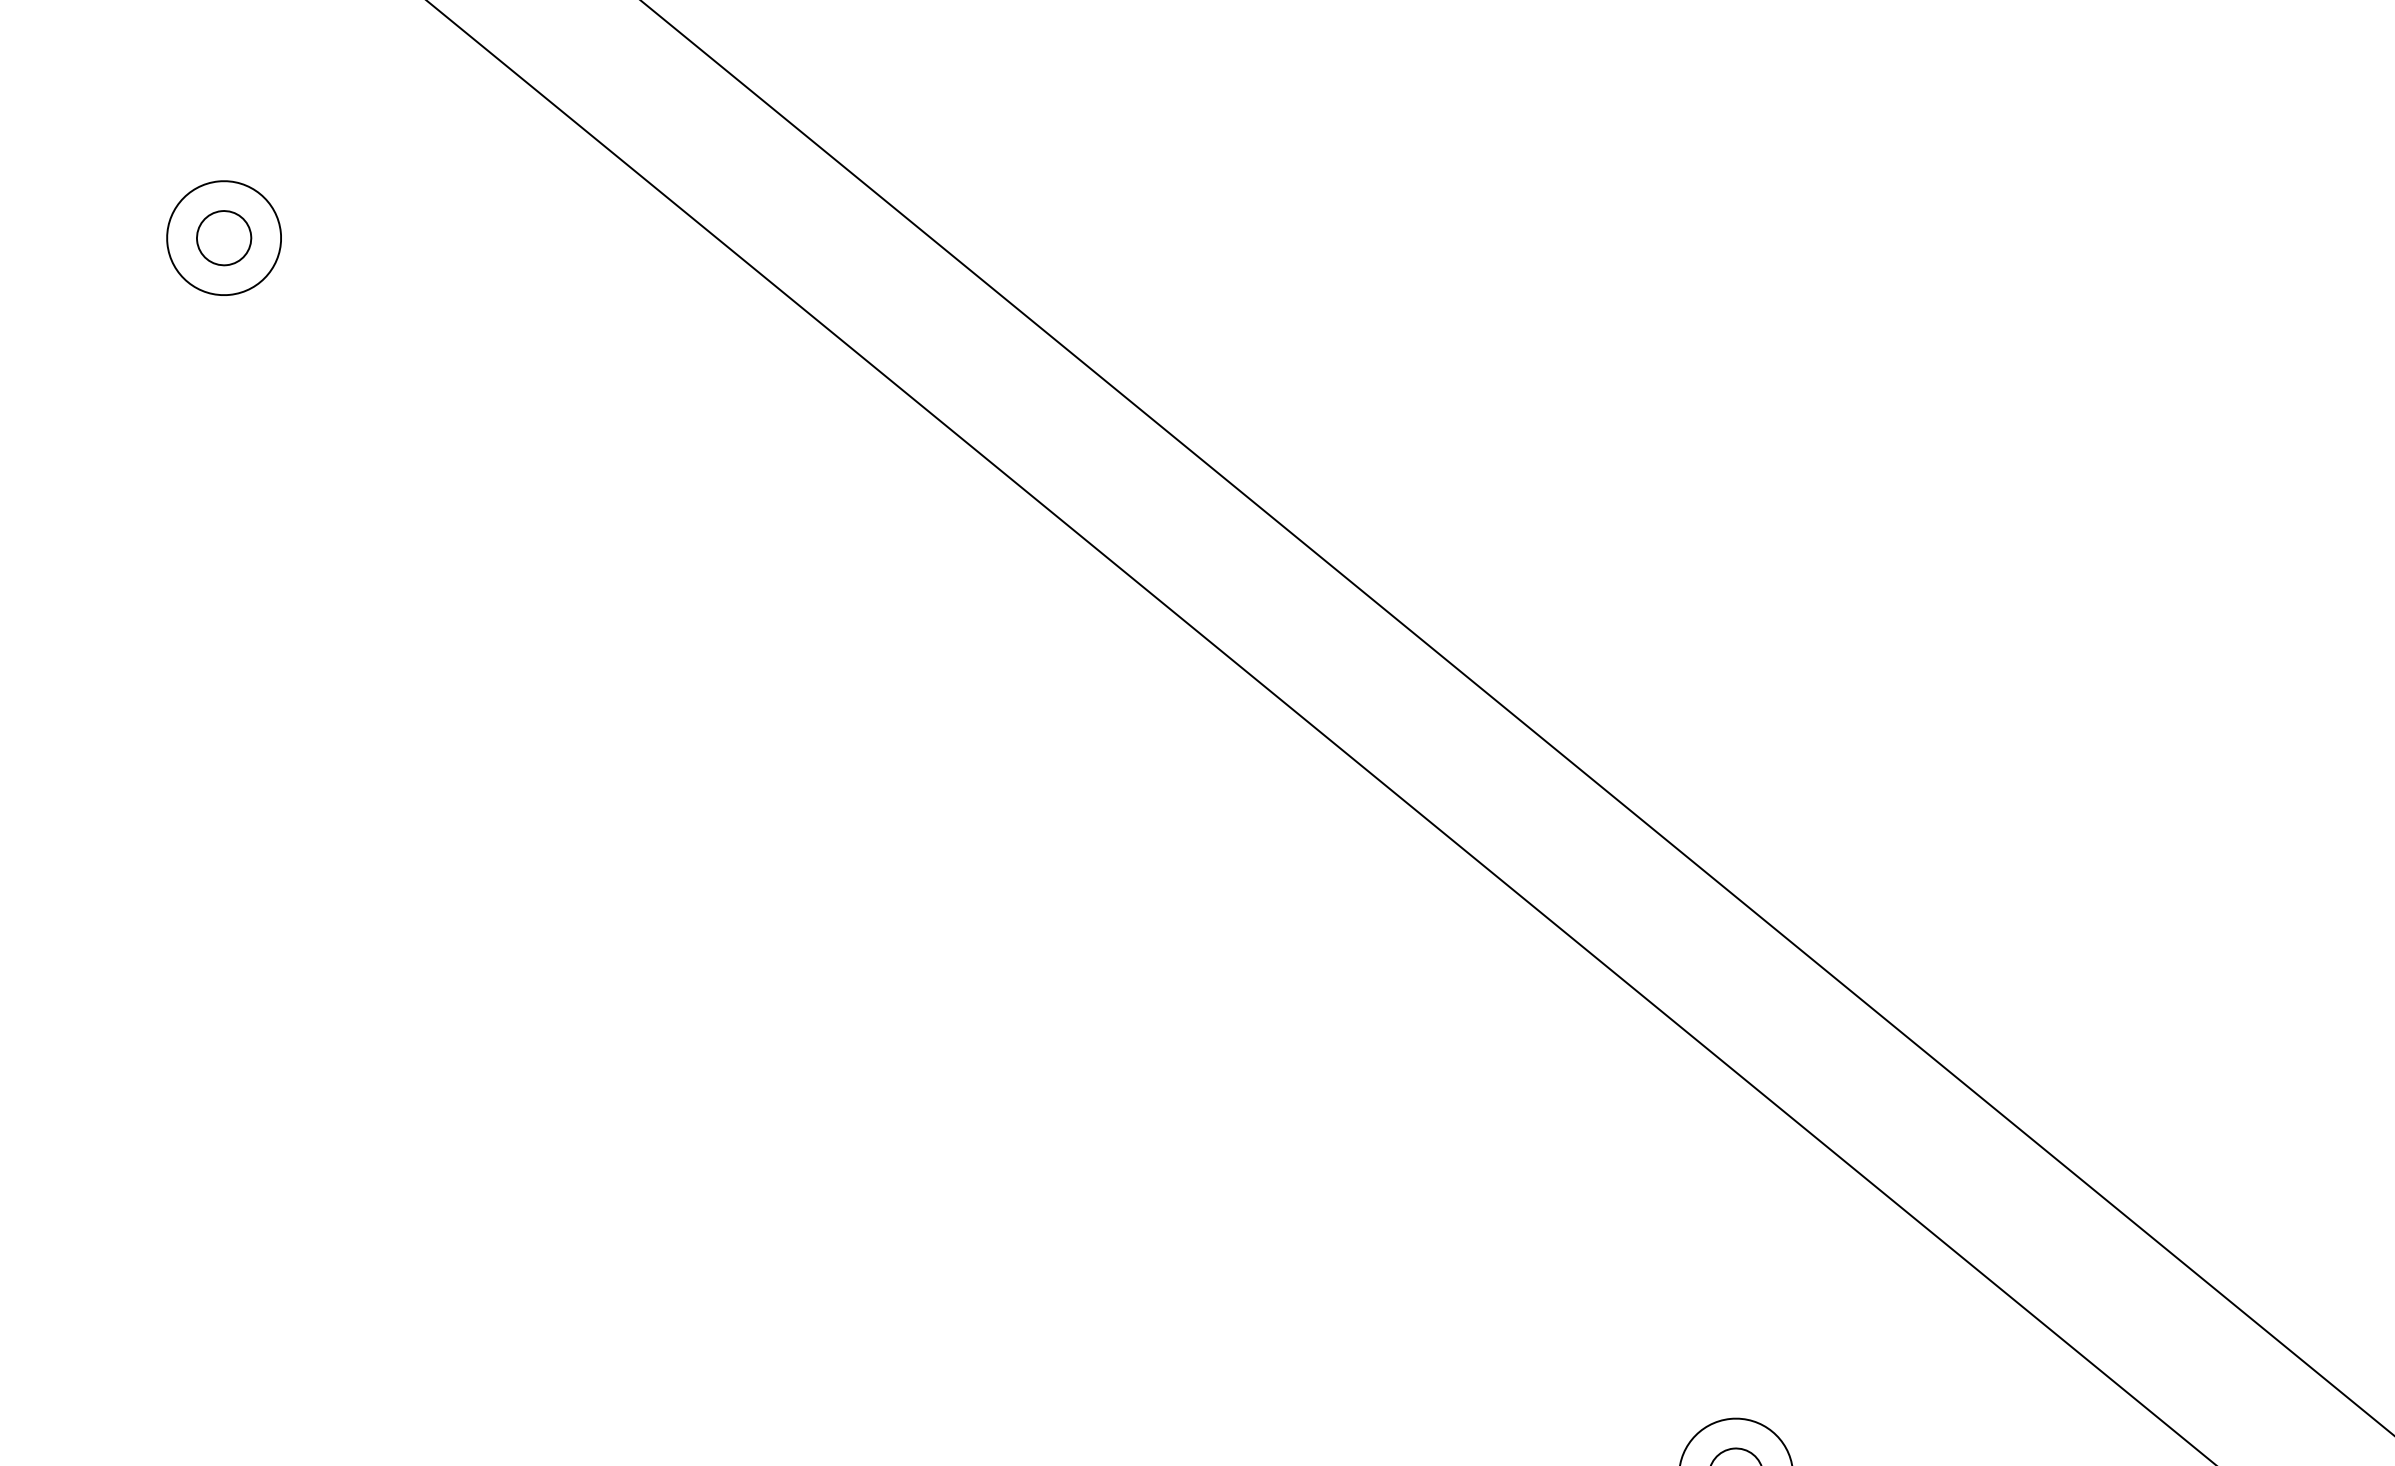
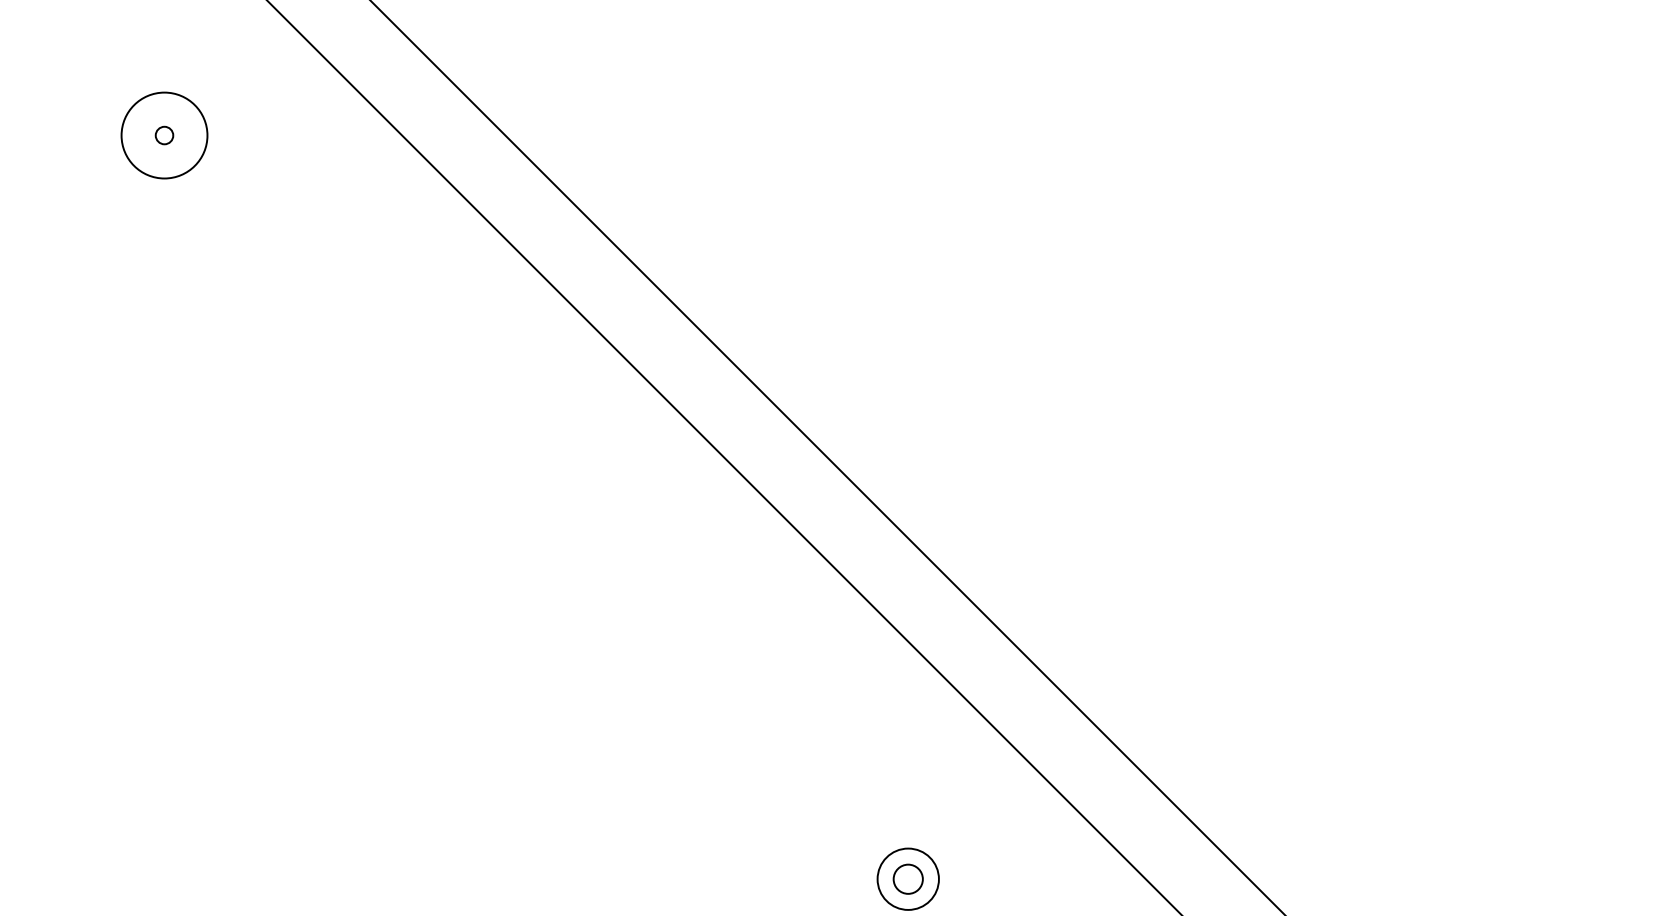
circle: (224, 238) -> (164, 135), size x0.6
circle: (224, 238) -> (164, 135), size x1.4

